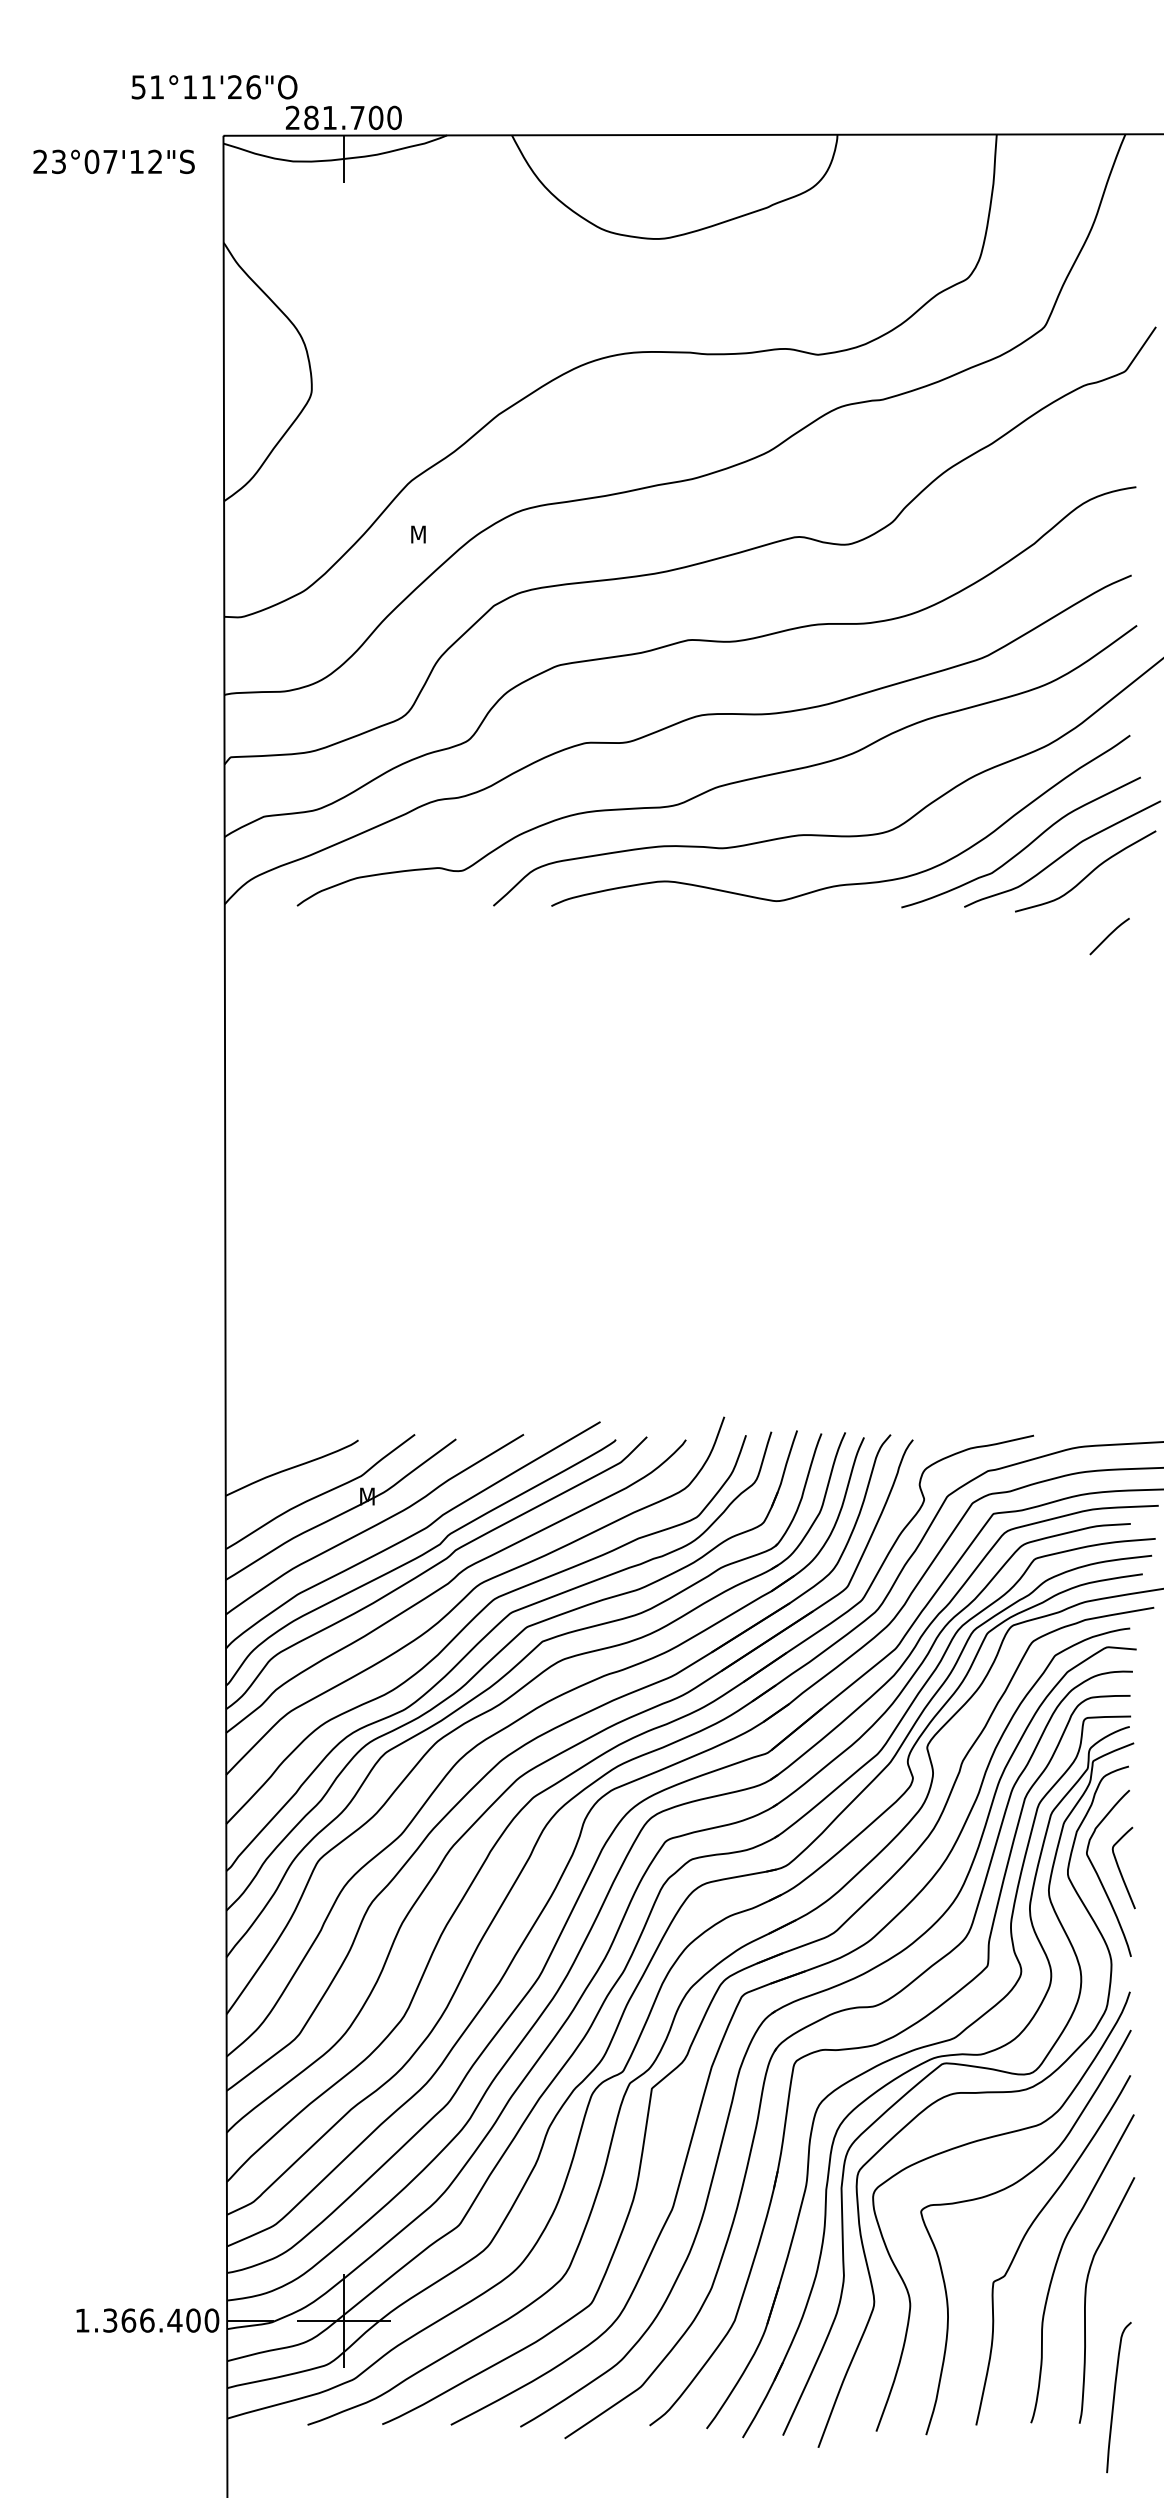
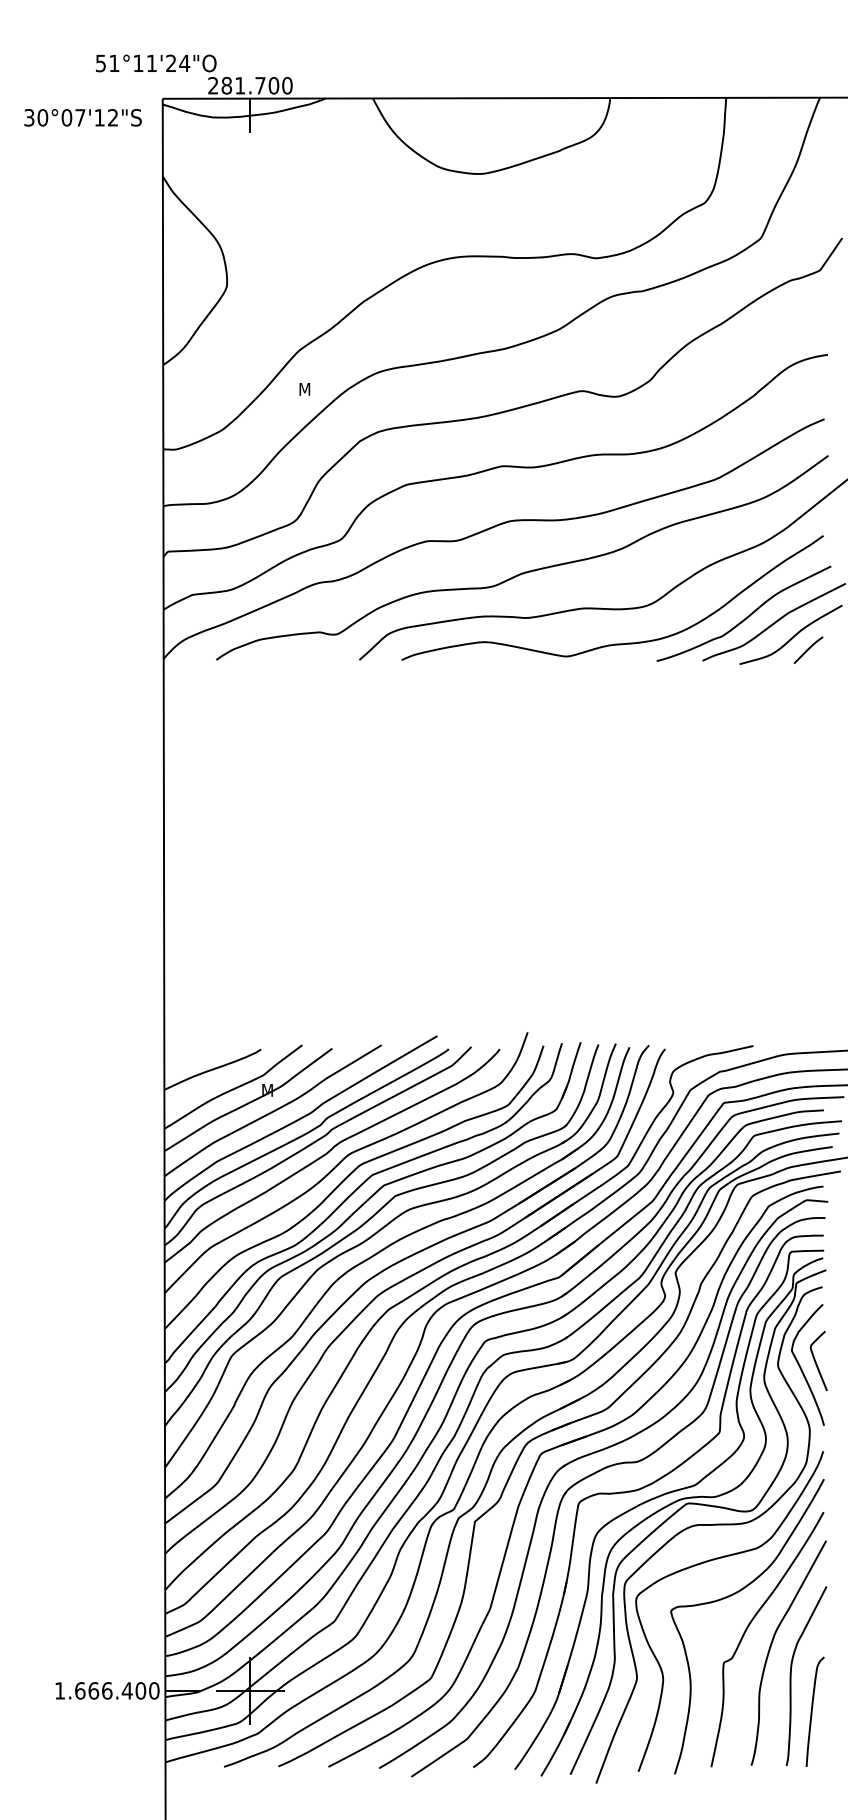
text: (253, 87) -> (184, 63), 51°11'26"O -> 51°11'24"O
text: (50, 161) -> (36, 117), 23°07'12"S -> 30°07'12"S
line: (1109, 935) -> (808, 649), moved
text: (110, 2320) -> (80, 1690), 1.366.400 -> 1.666.400
curve: (1115, 2396) -> (812, 1711), moved

